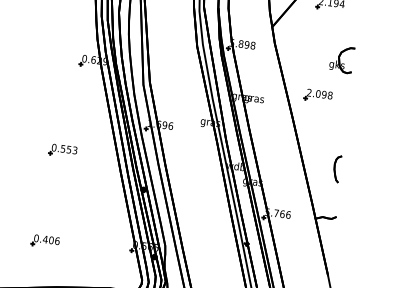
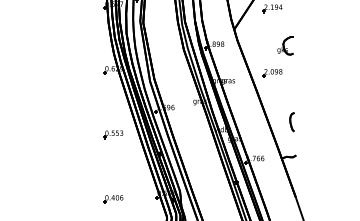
part: (63, 150) -> (113, 134), moved
part: (45, 242) -> (113, 199), moved

